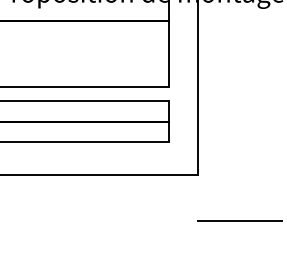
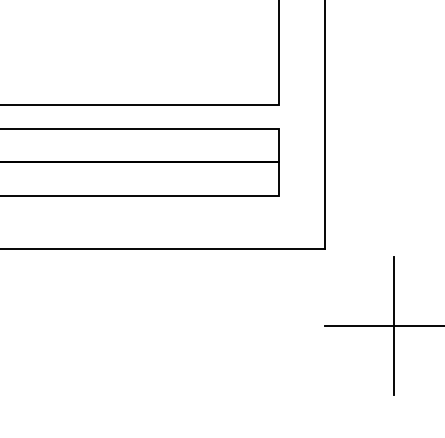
line: (239, 221) -> (393, 326), added

